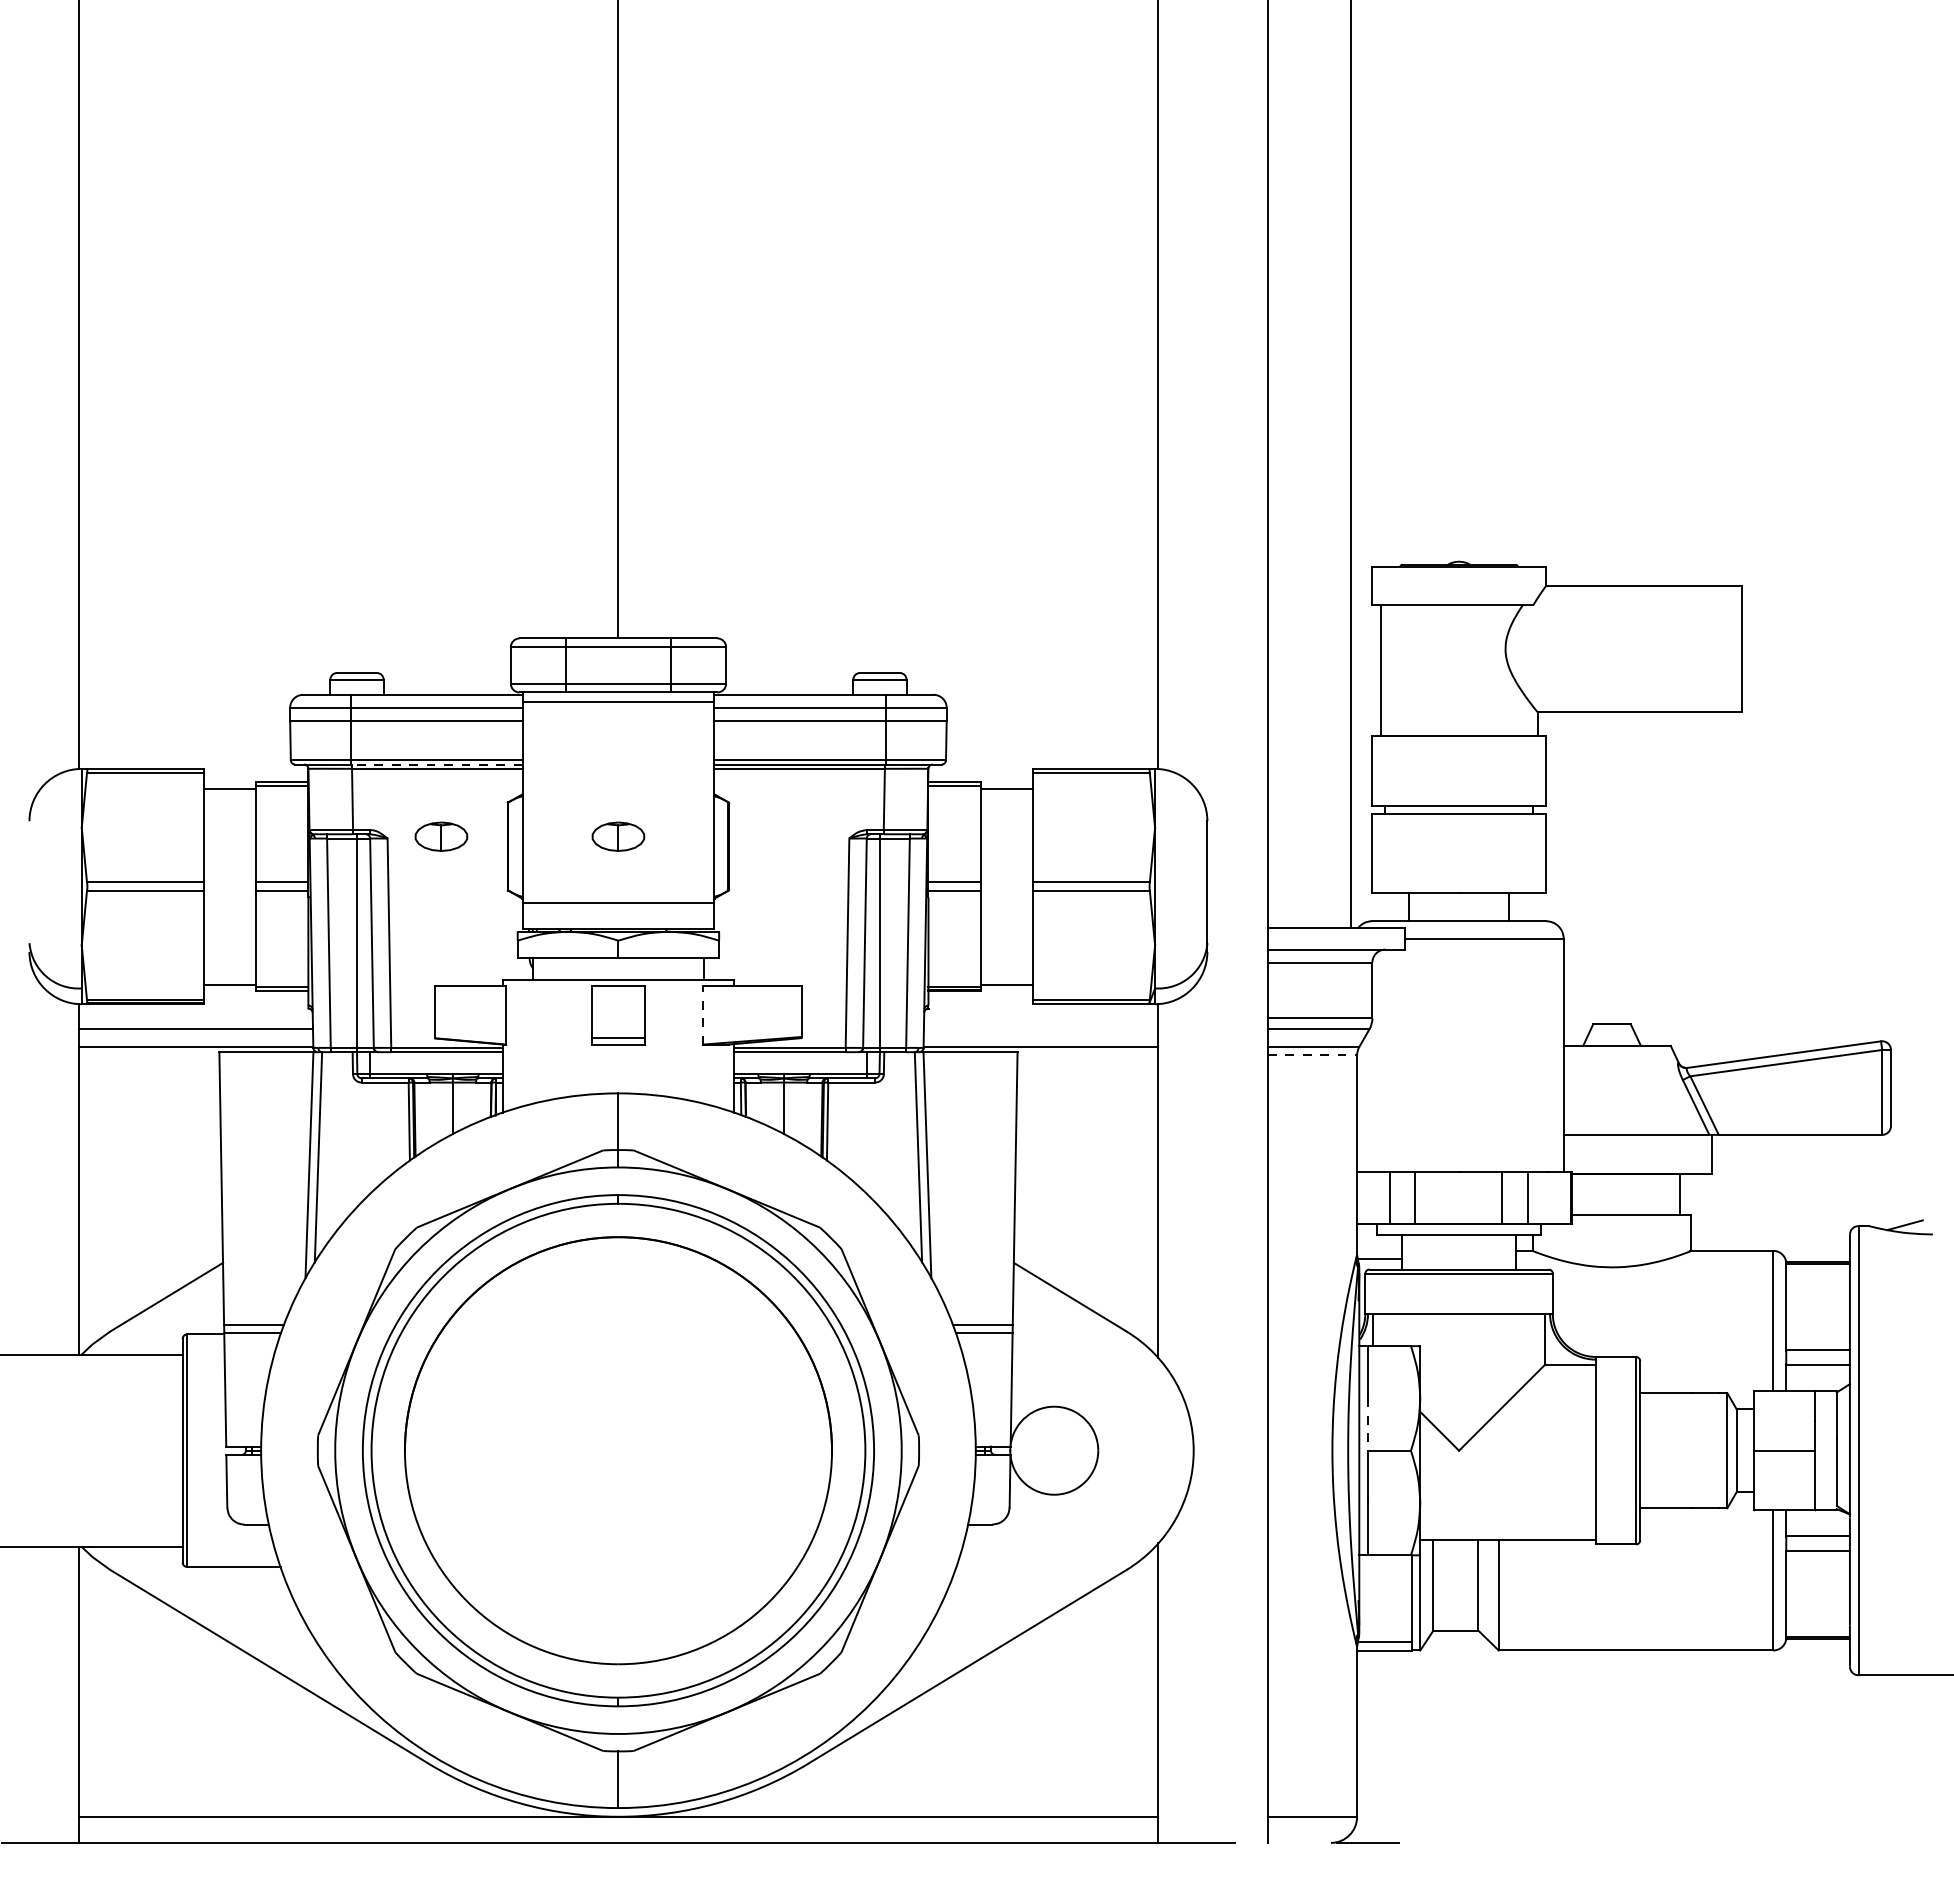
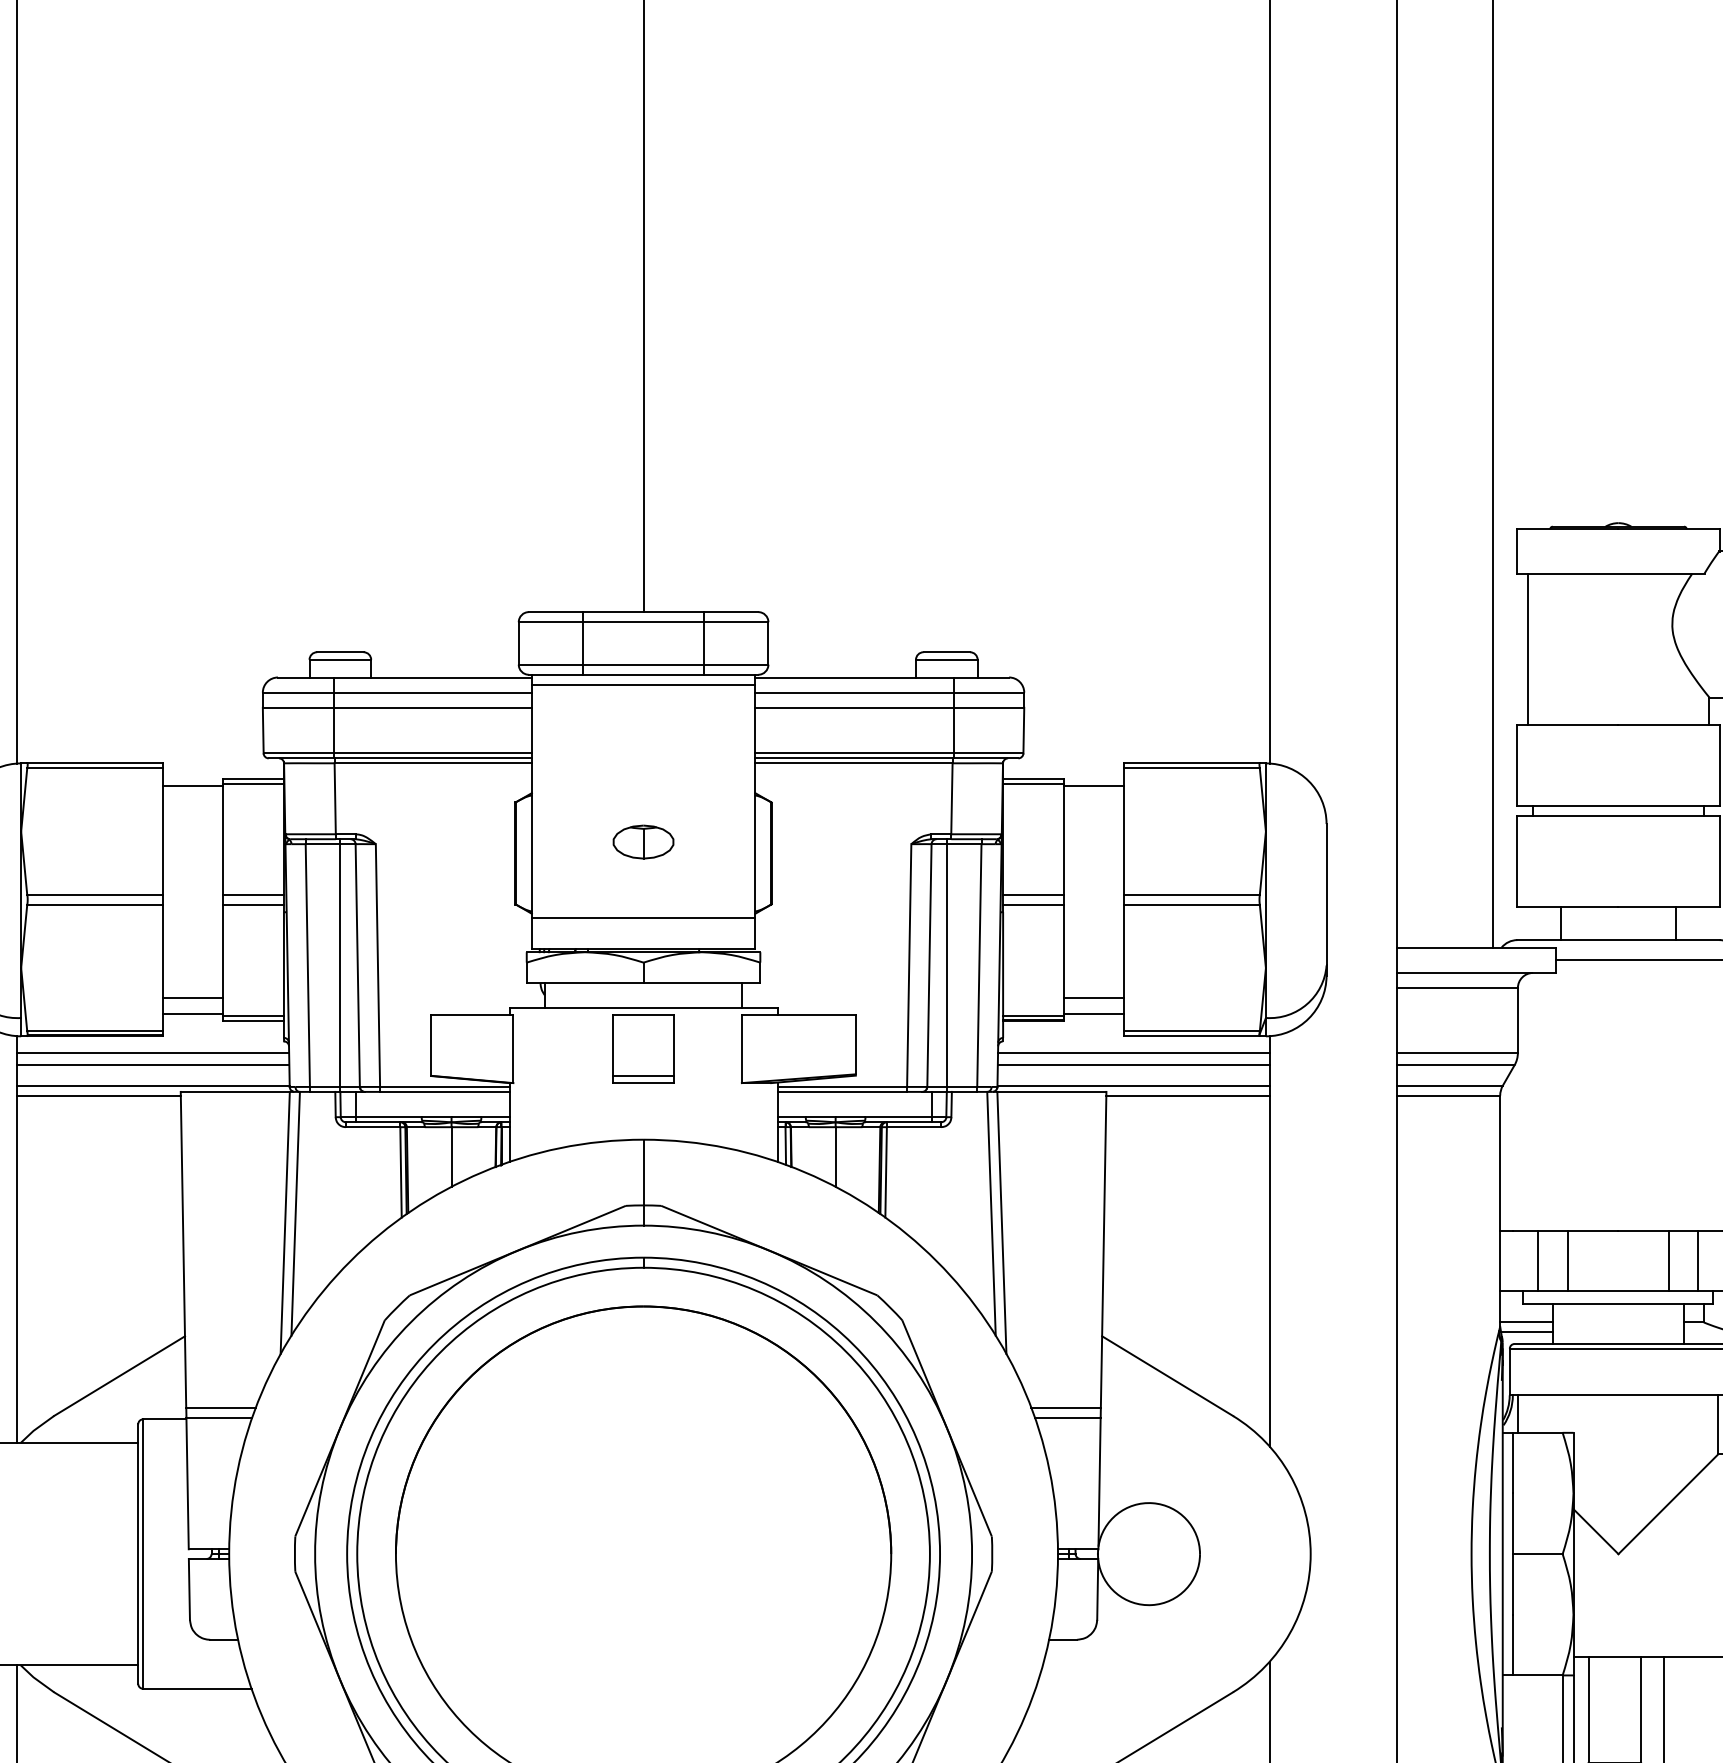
line: (436, 764) -> (432, 758), dashed -> solid
part: (441, 836) -> (438, 841), removed
line: (229, 971) -> (192, 998), added
line: (1006, 971) -> (1093, 998), added
line: (703, 1014) -> (742, 1048), dashed -> solid
line: (195, 1018) -> (153, 1052), added
line: (1041, 1018) -> (1134, 1052), added
line: (1040, 1029) -> (1133, 1065), added
line: (148, 1055) -> (98, 1095), added
line: (1087, 1055) -> (1187, 1095), added
line: (1312, 1055) -> (1448, 1095), dashed -> solid
line: (1379, 1250) -> (1526, 1321), added
line: (1368, 1425) -> (1513, 1524), dashed -> solid

